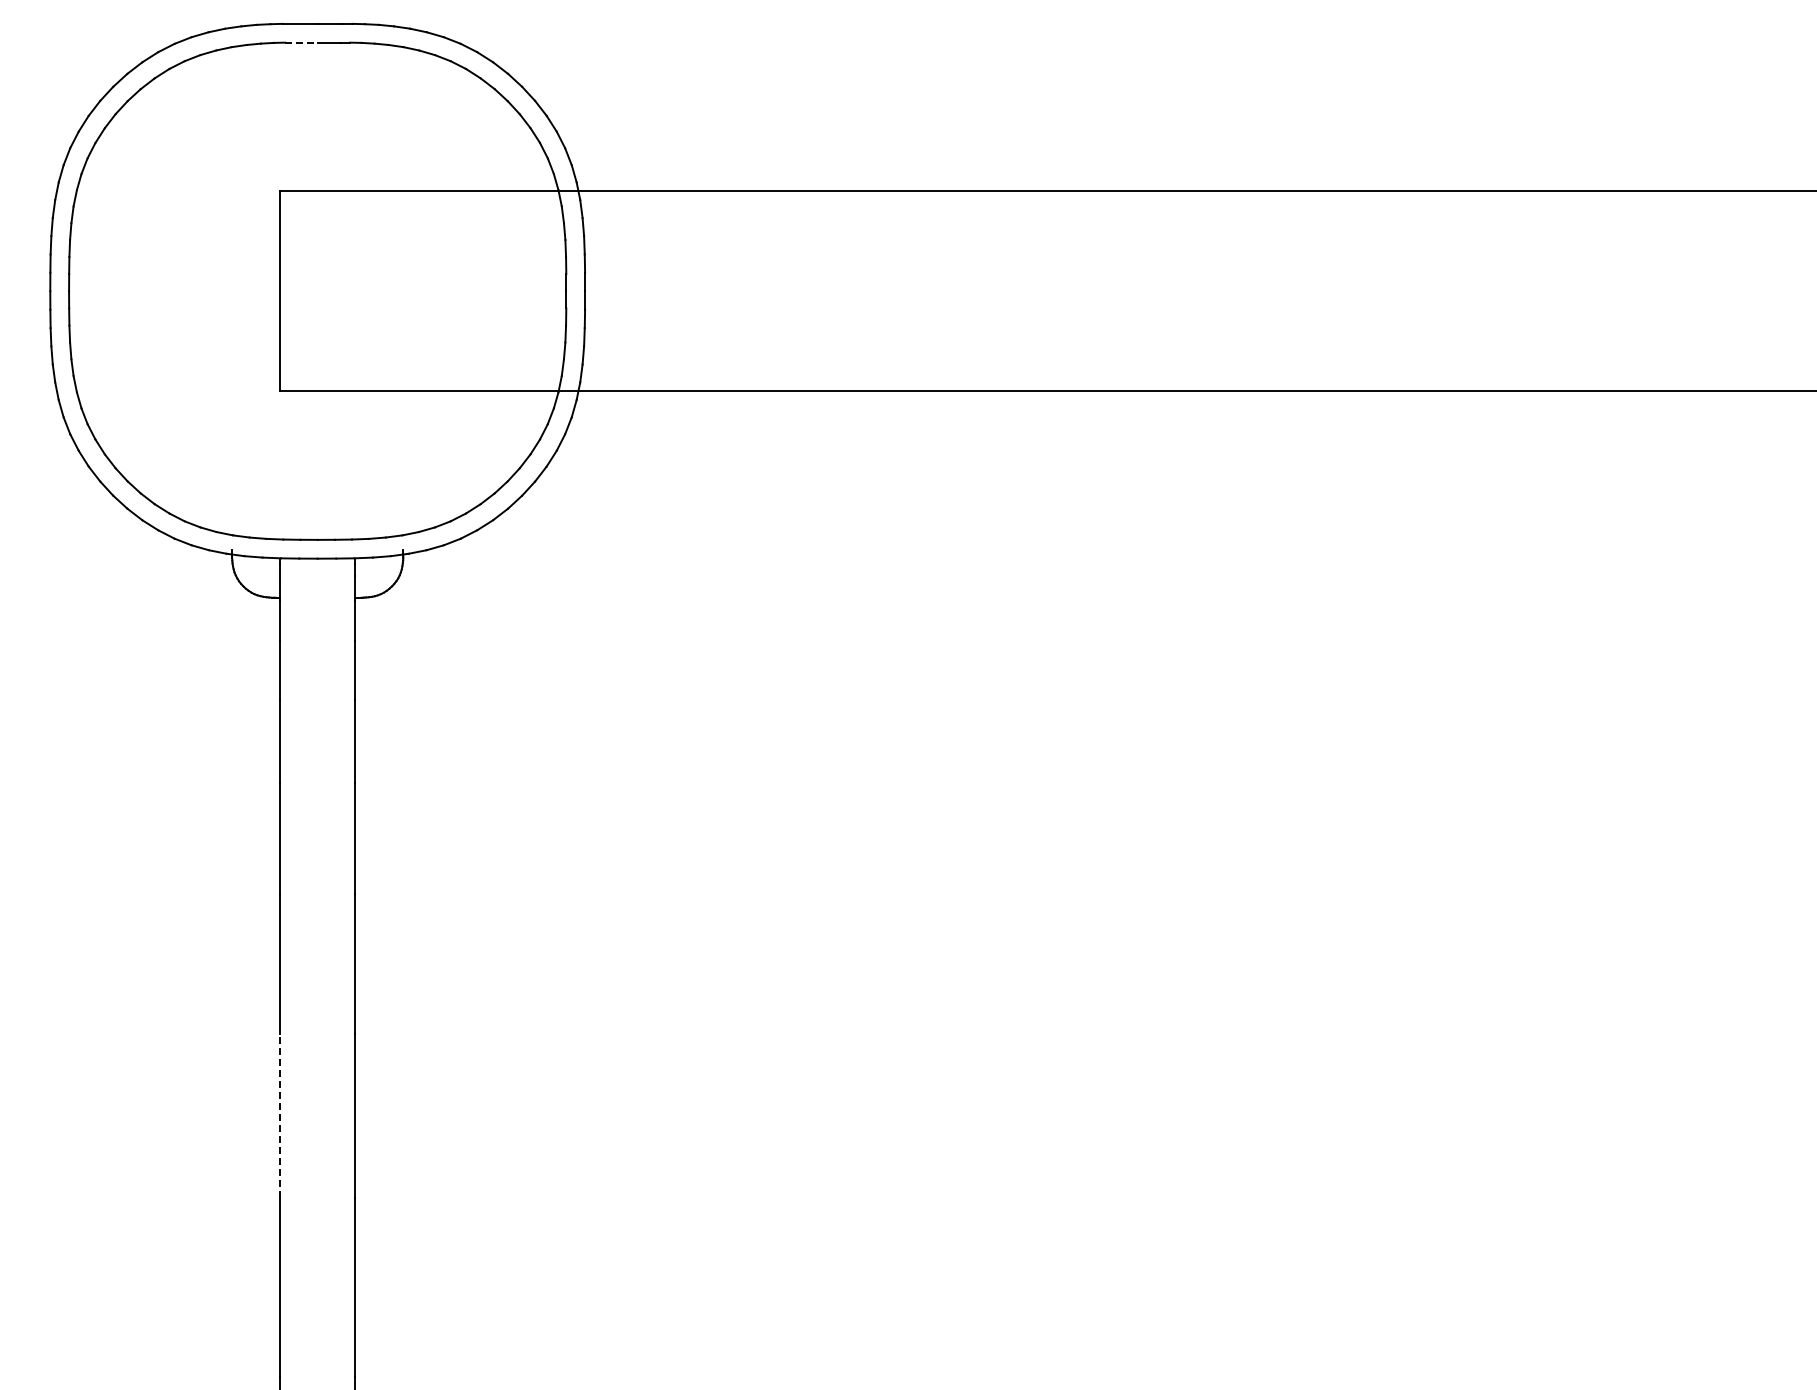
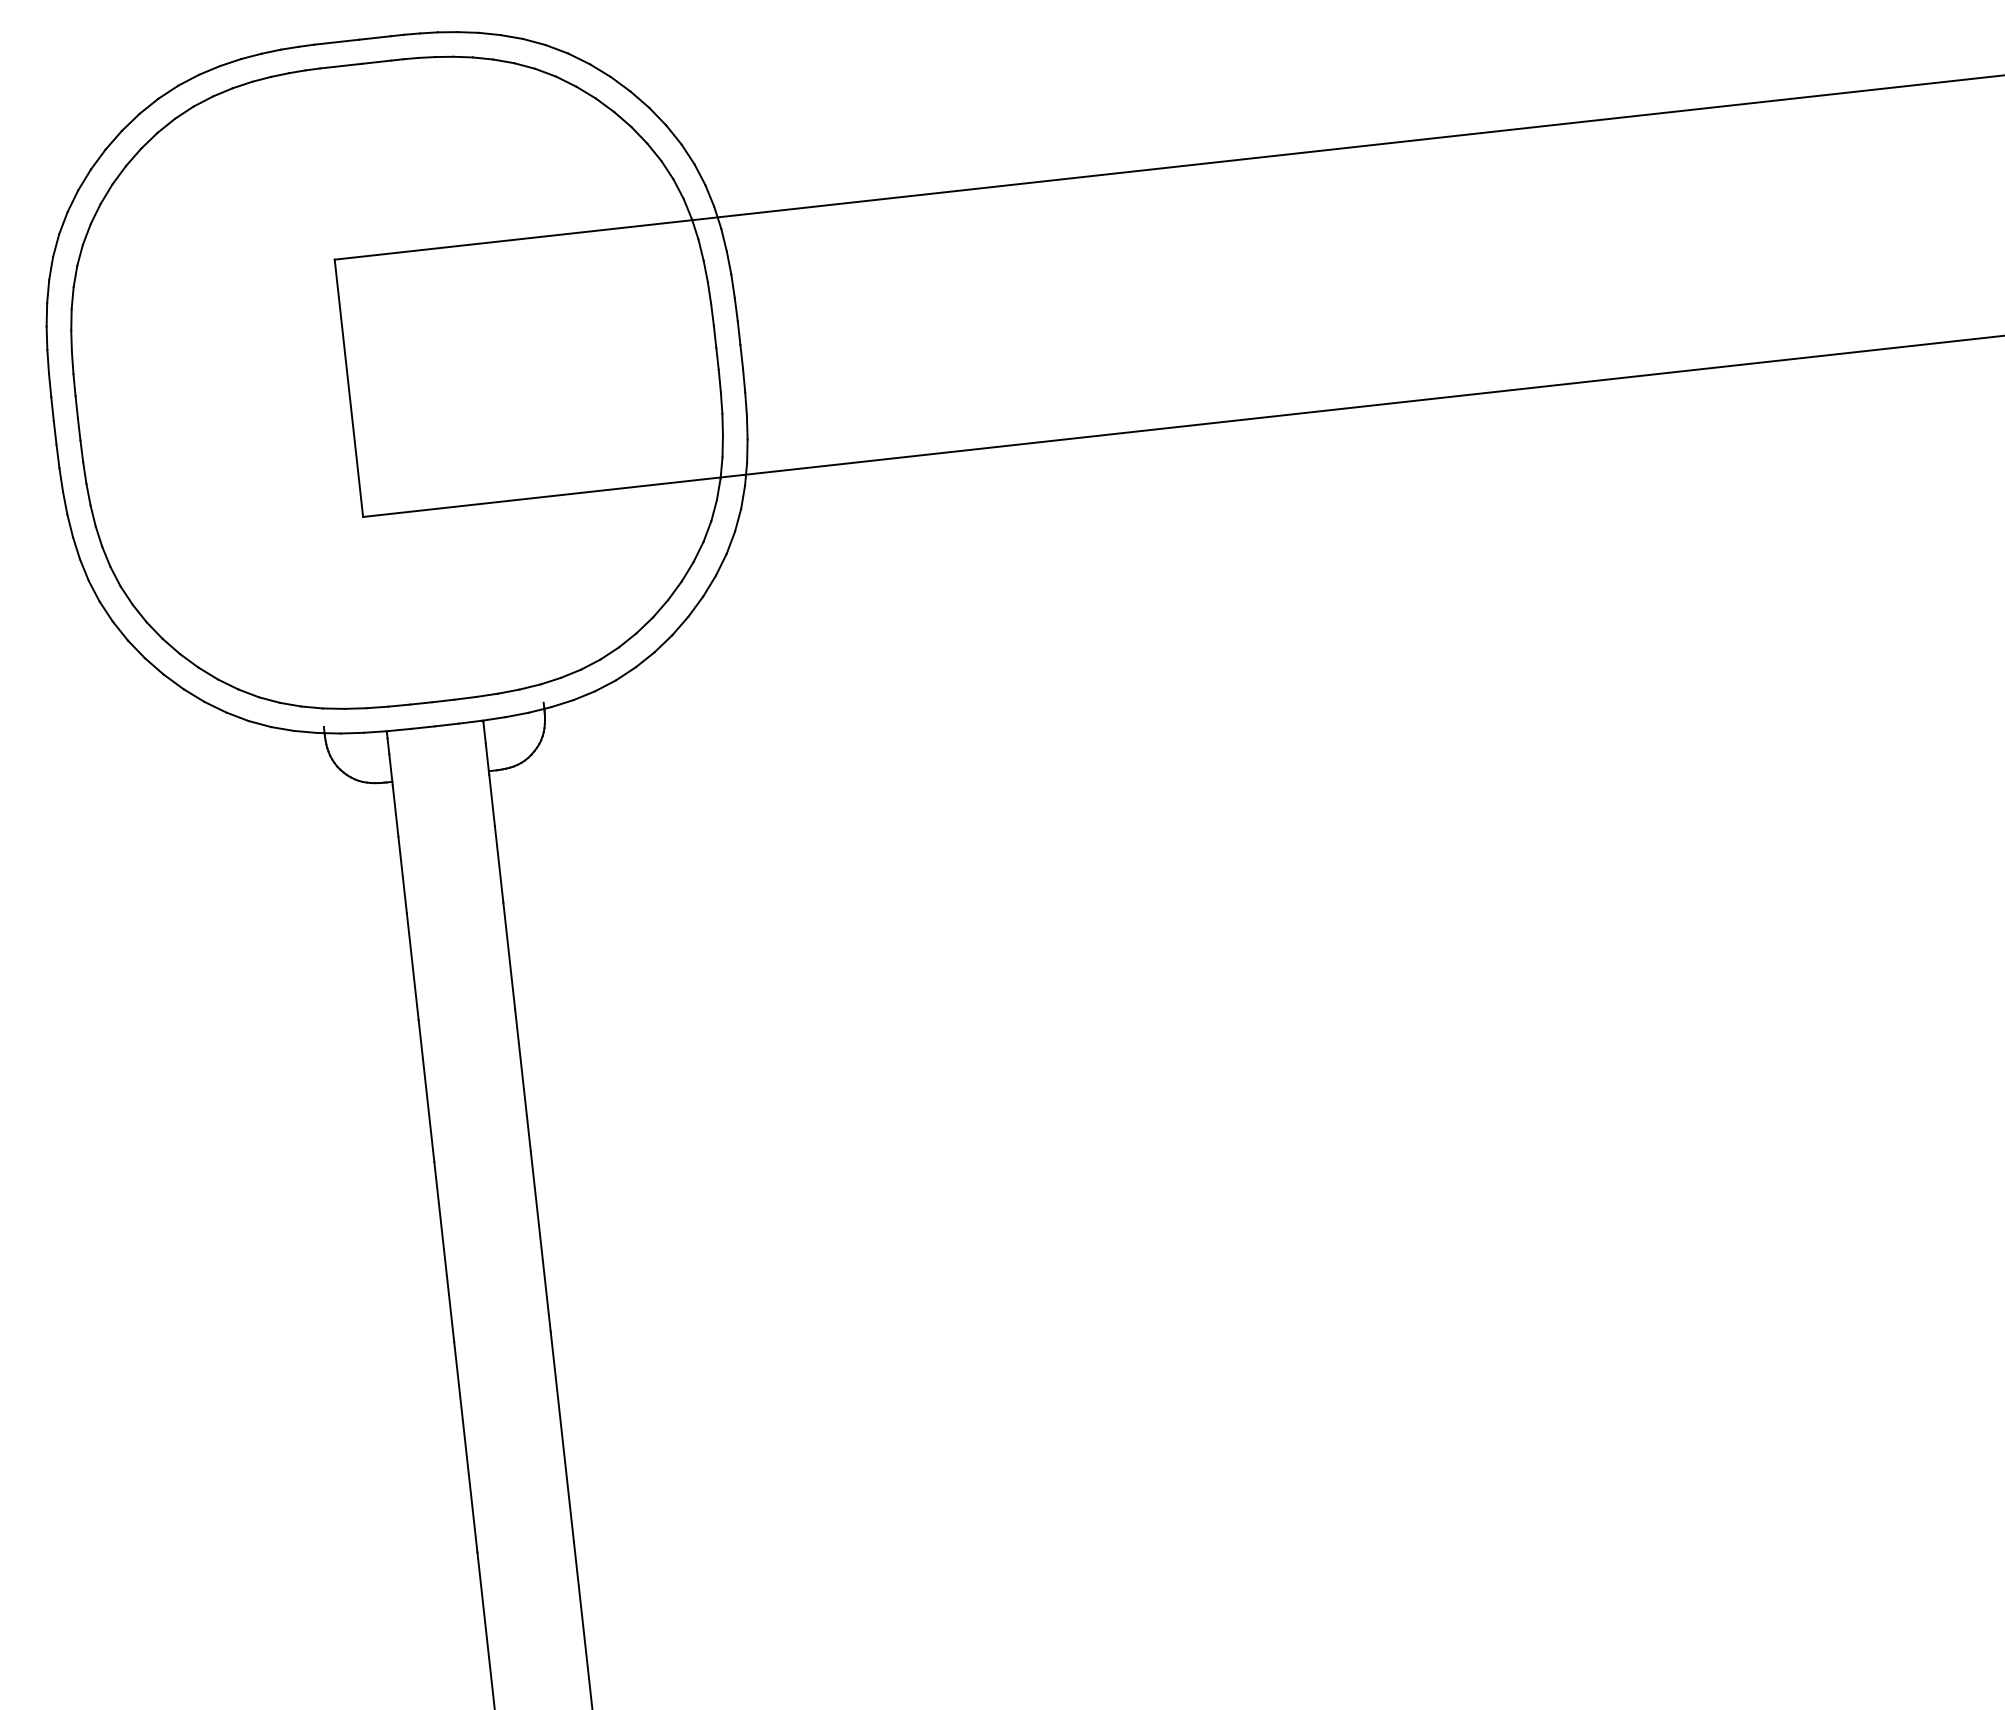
line: (301, 42) -> (341, 65), dashed -> solid
line: (280, 1116) -> (466, 1447), dashed -> solid

